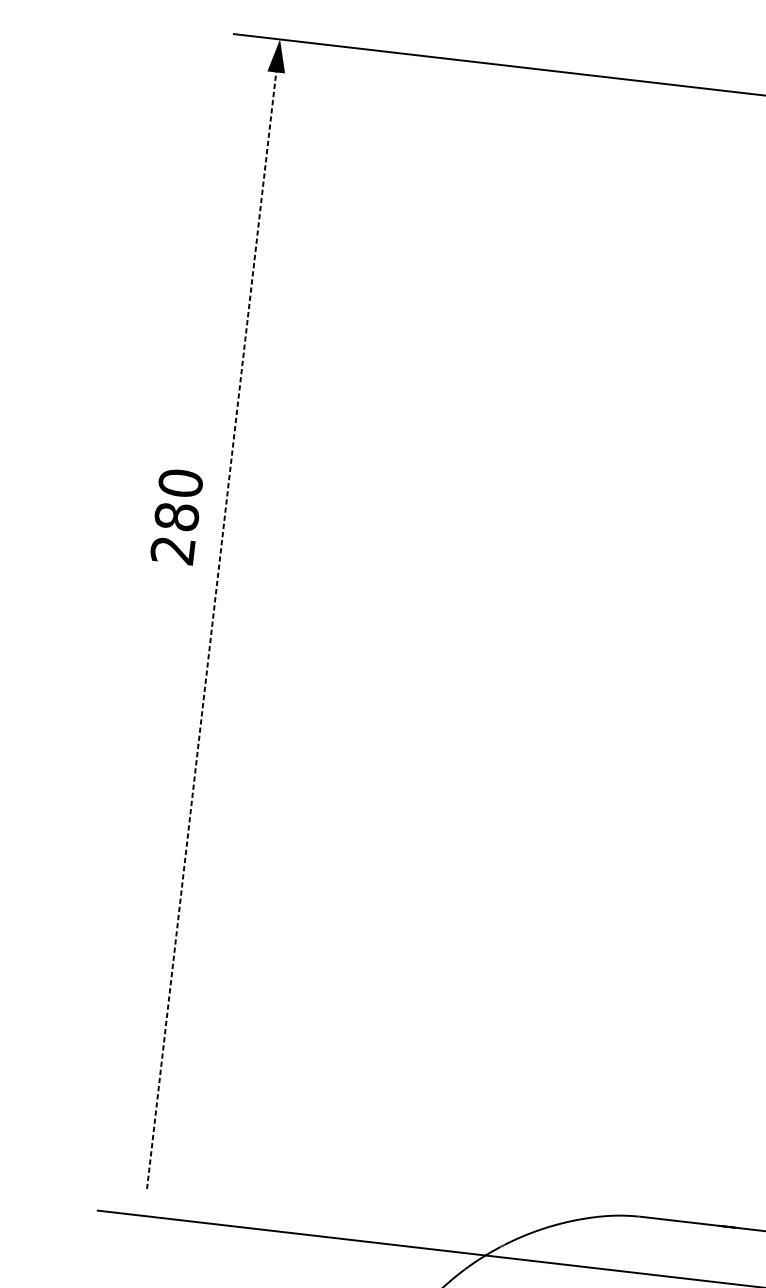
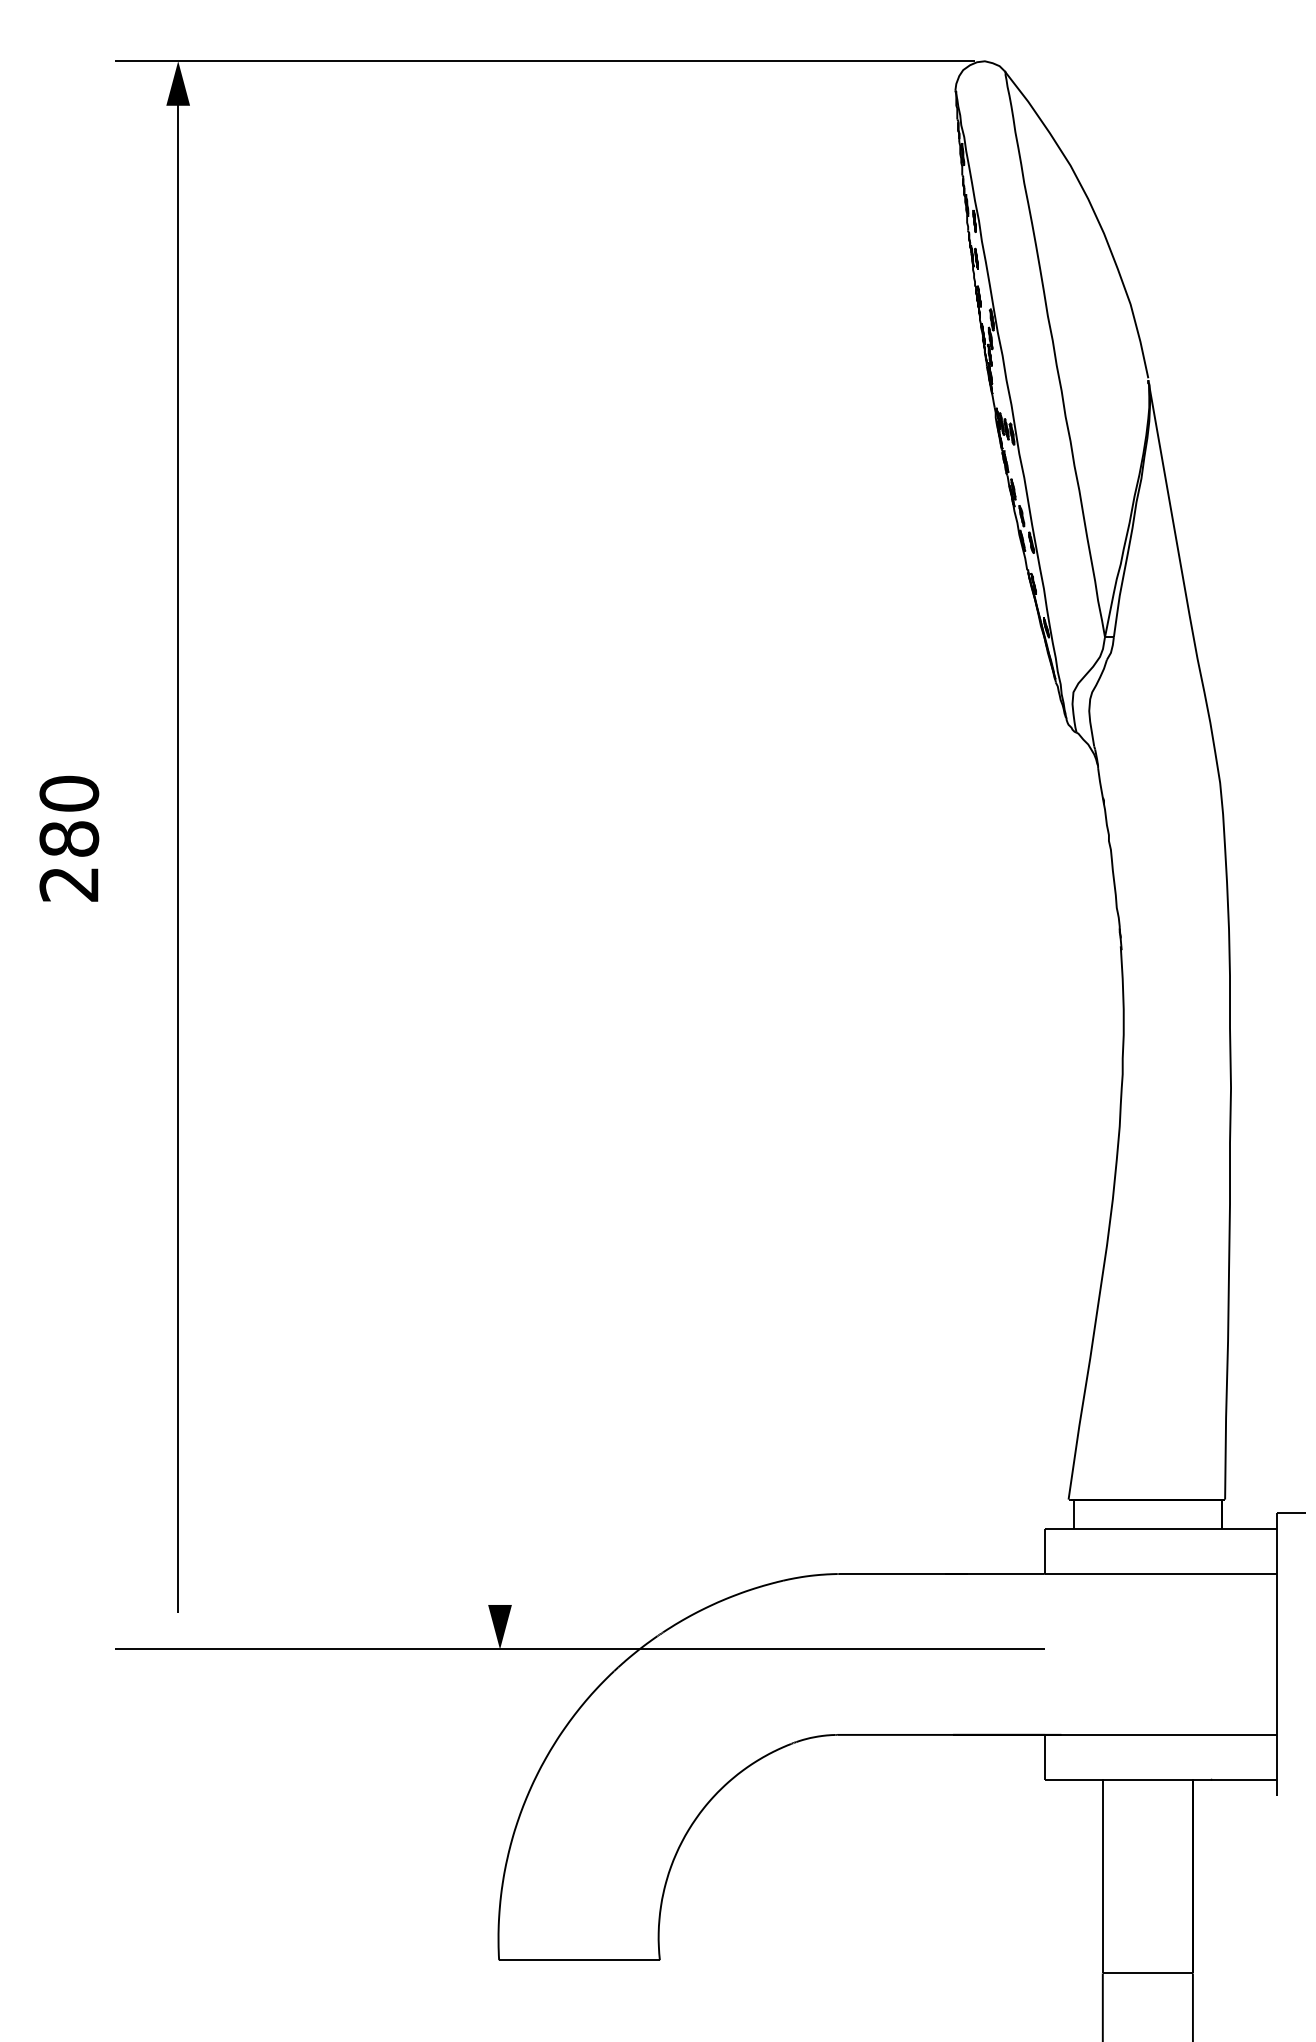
text: (177, 516) -> (69, 838), moved
line: (212, 627) -> (178, 855), dashed -> solid
fill: (383, 1226) -> (499, 1626), added

